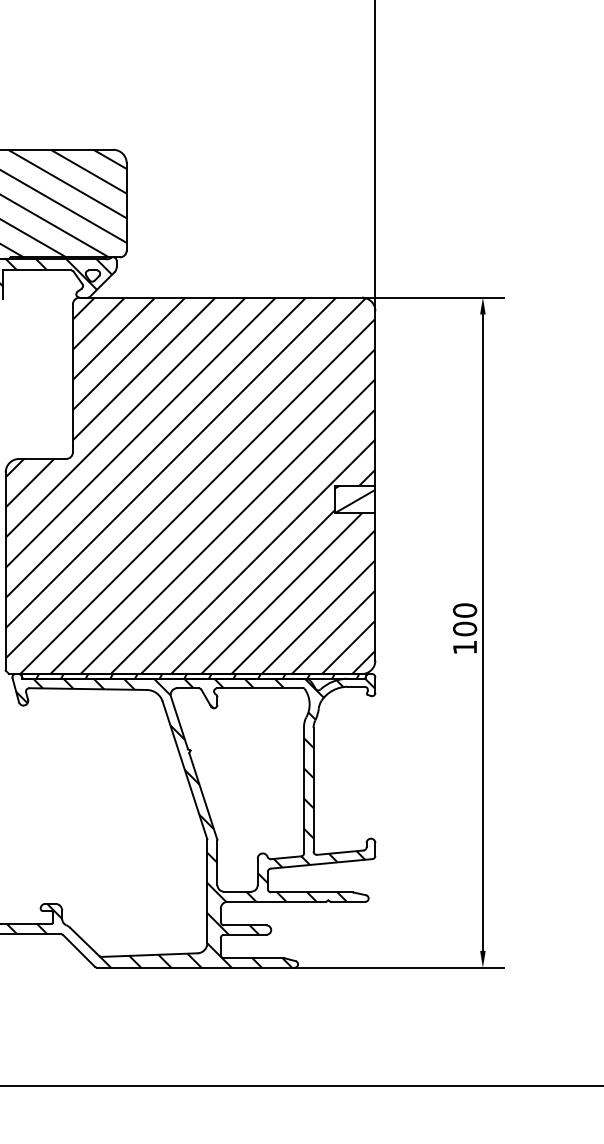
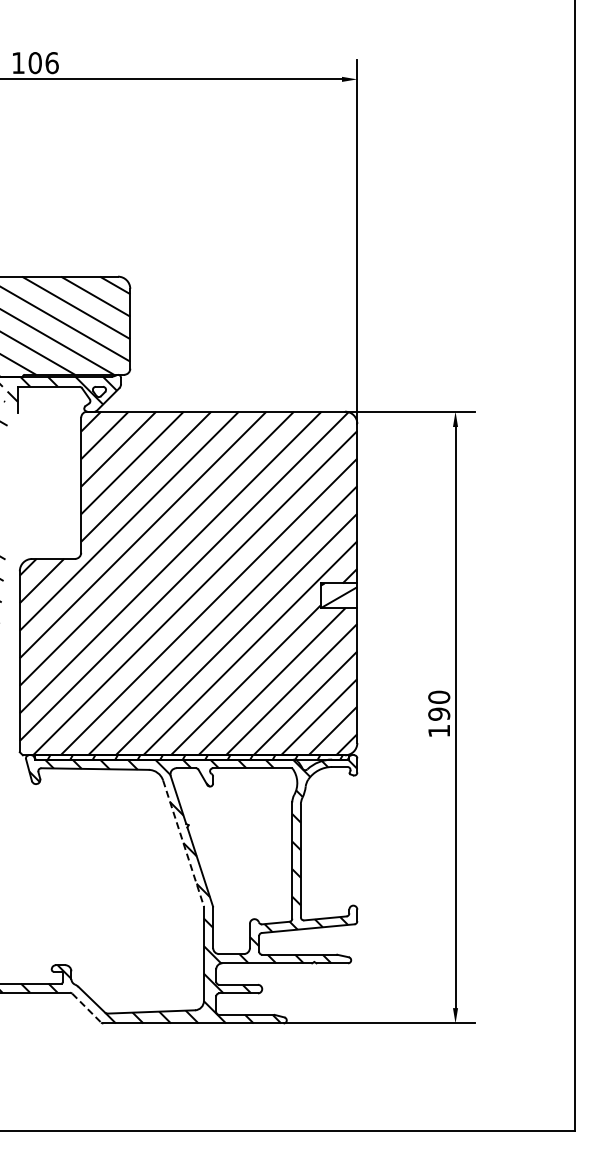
text: (465, 628) -> (439, 713), 100 -> 190
line: (184, 770) -> (183, 843), solid -> dashed
line: (79, 951) -> (87, 1008), solid -> dashed

